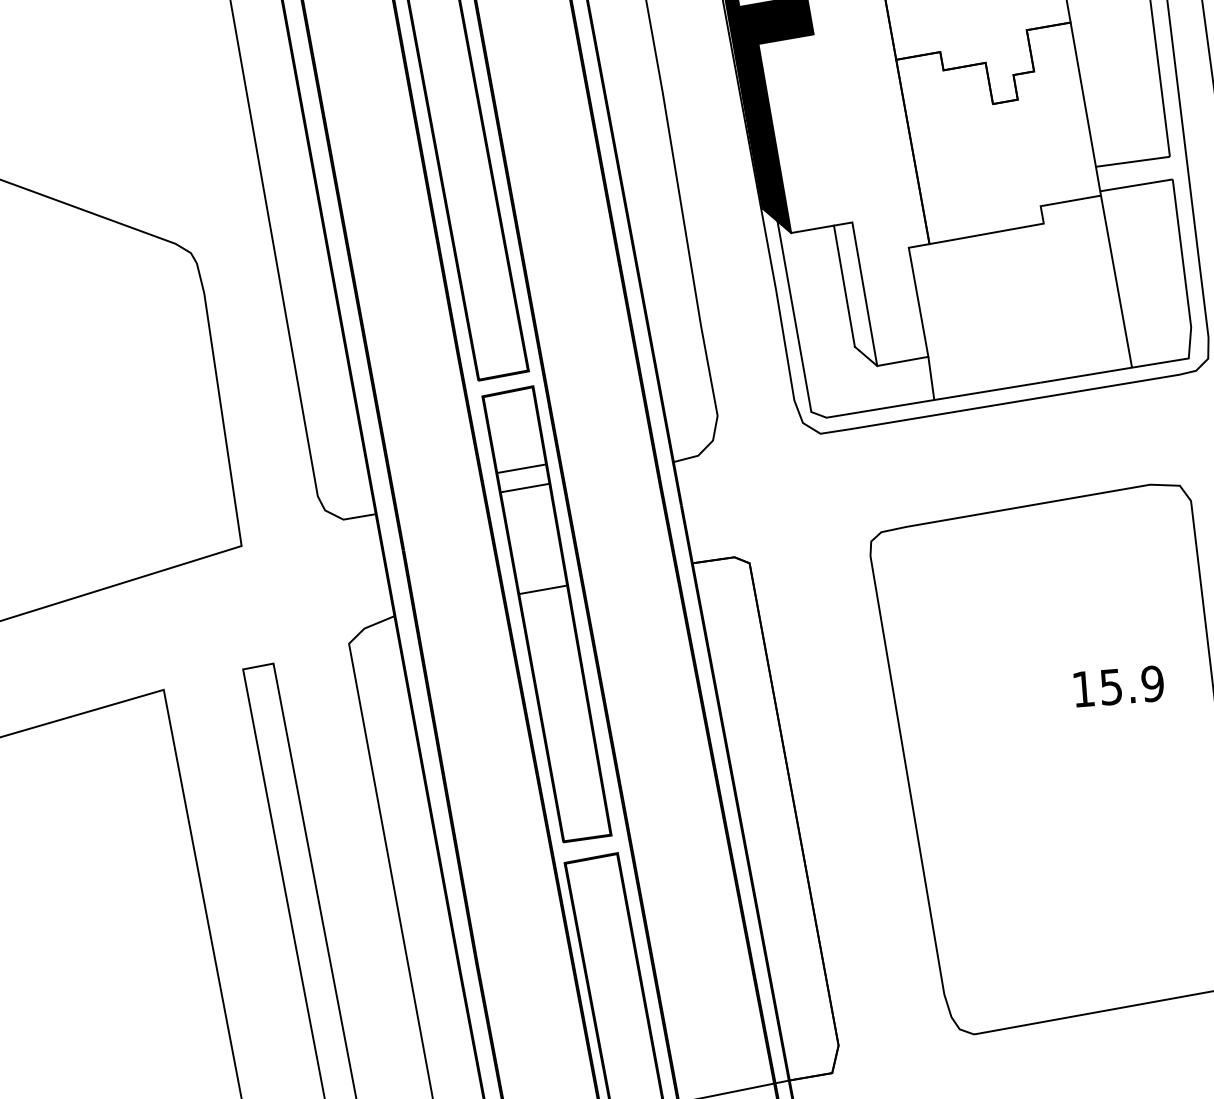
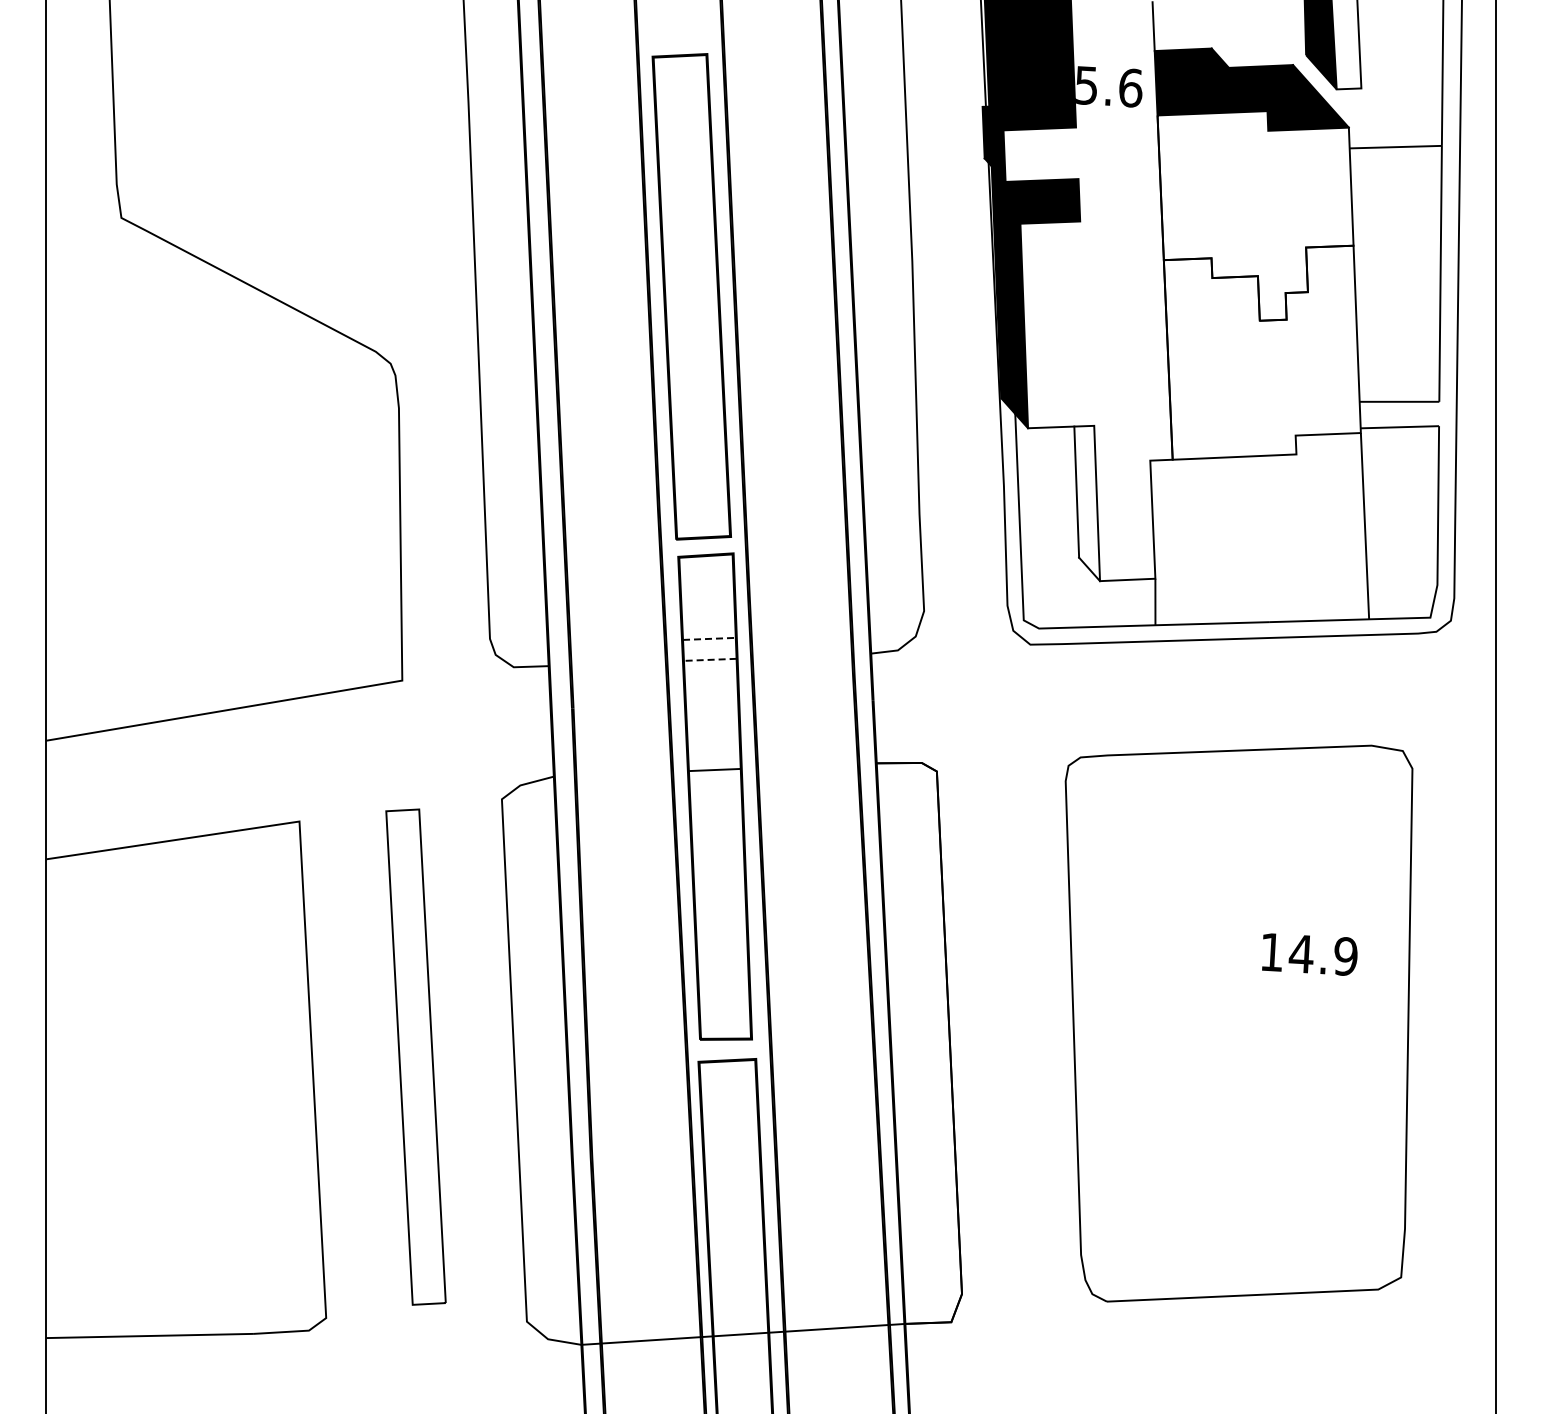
line: (521, 468) -> (709, 638), solid -> dashed
line: (524, 487) -> (709, 659), solid -> dashed
text: (1110, 686) -> (1300, 953), 15.9 -> 14.9

